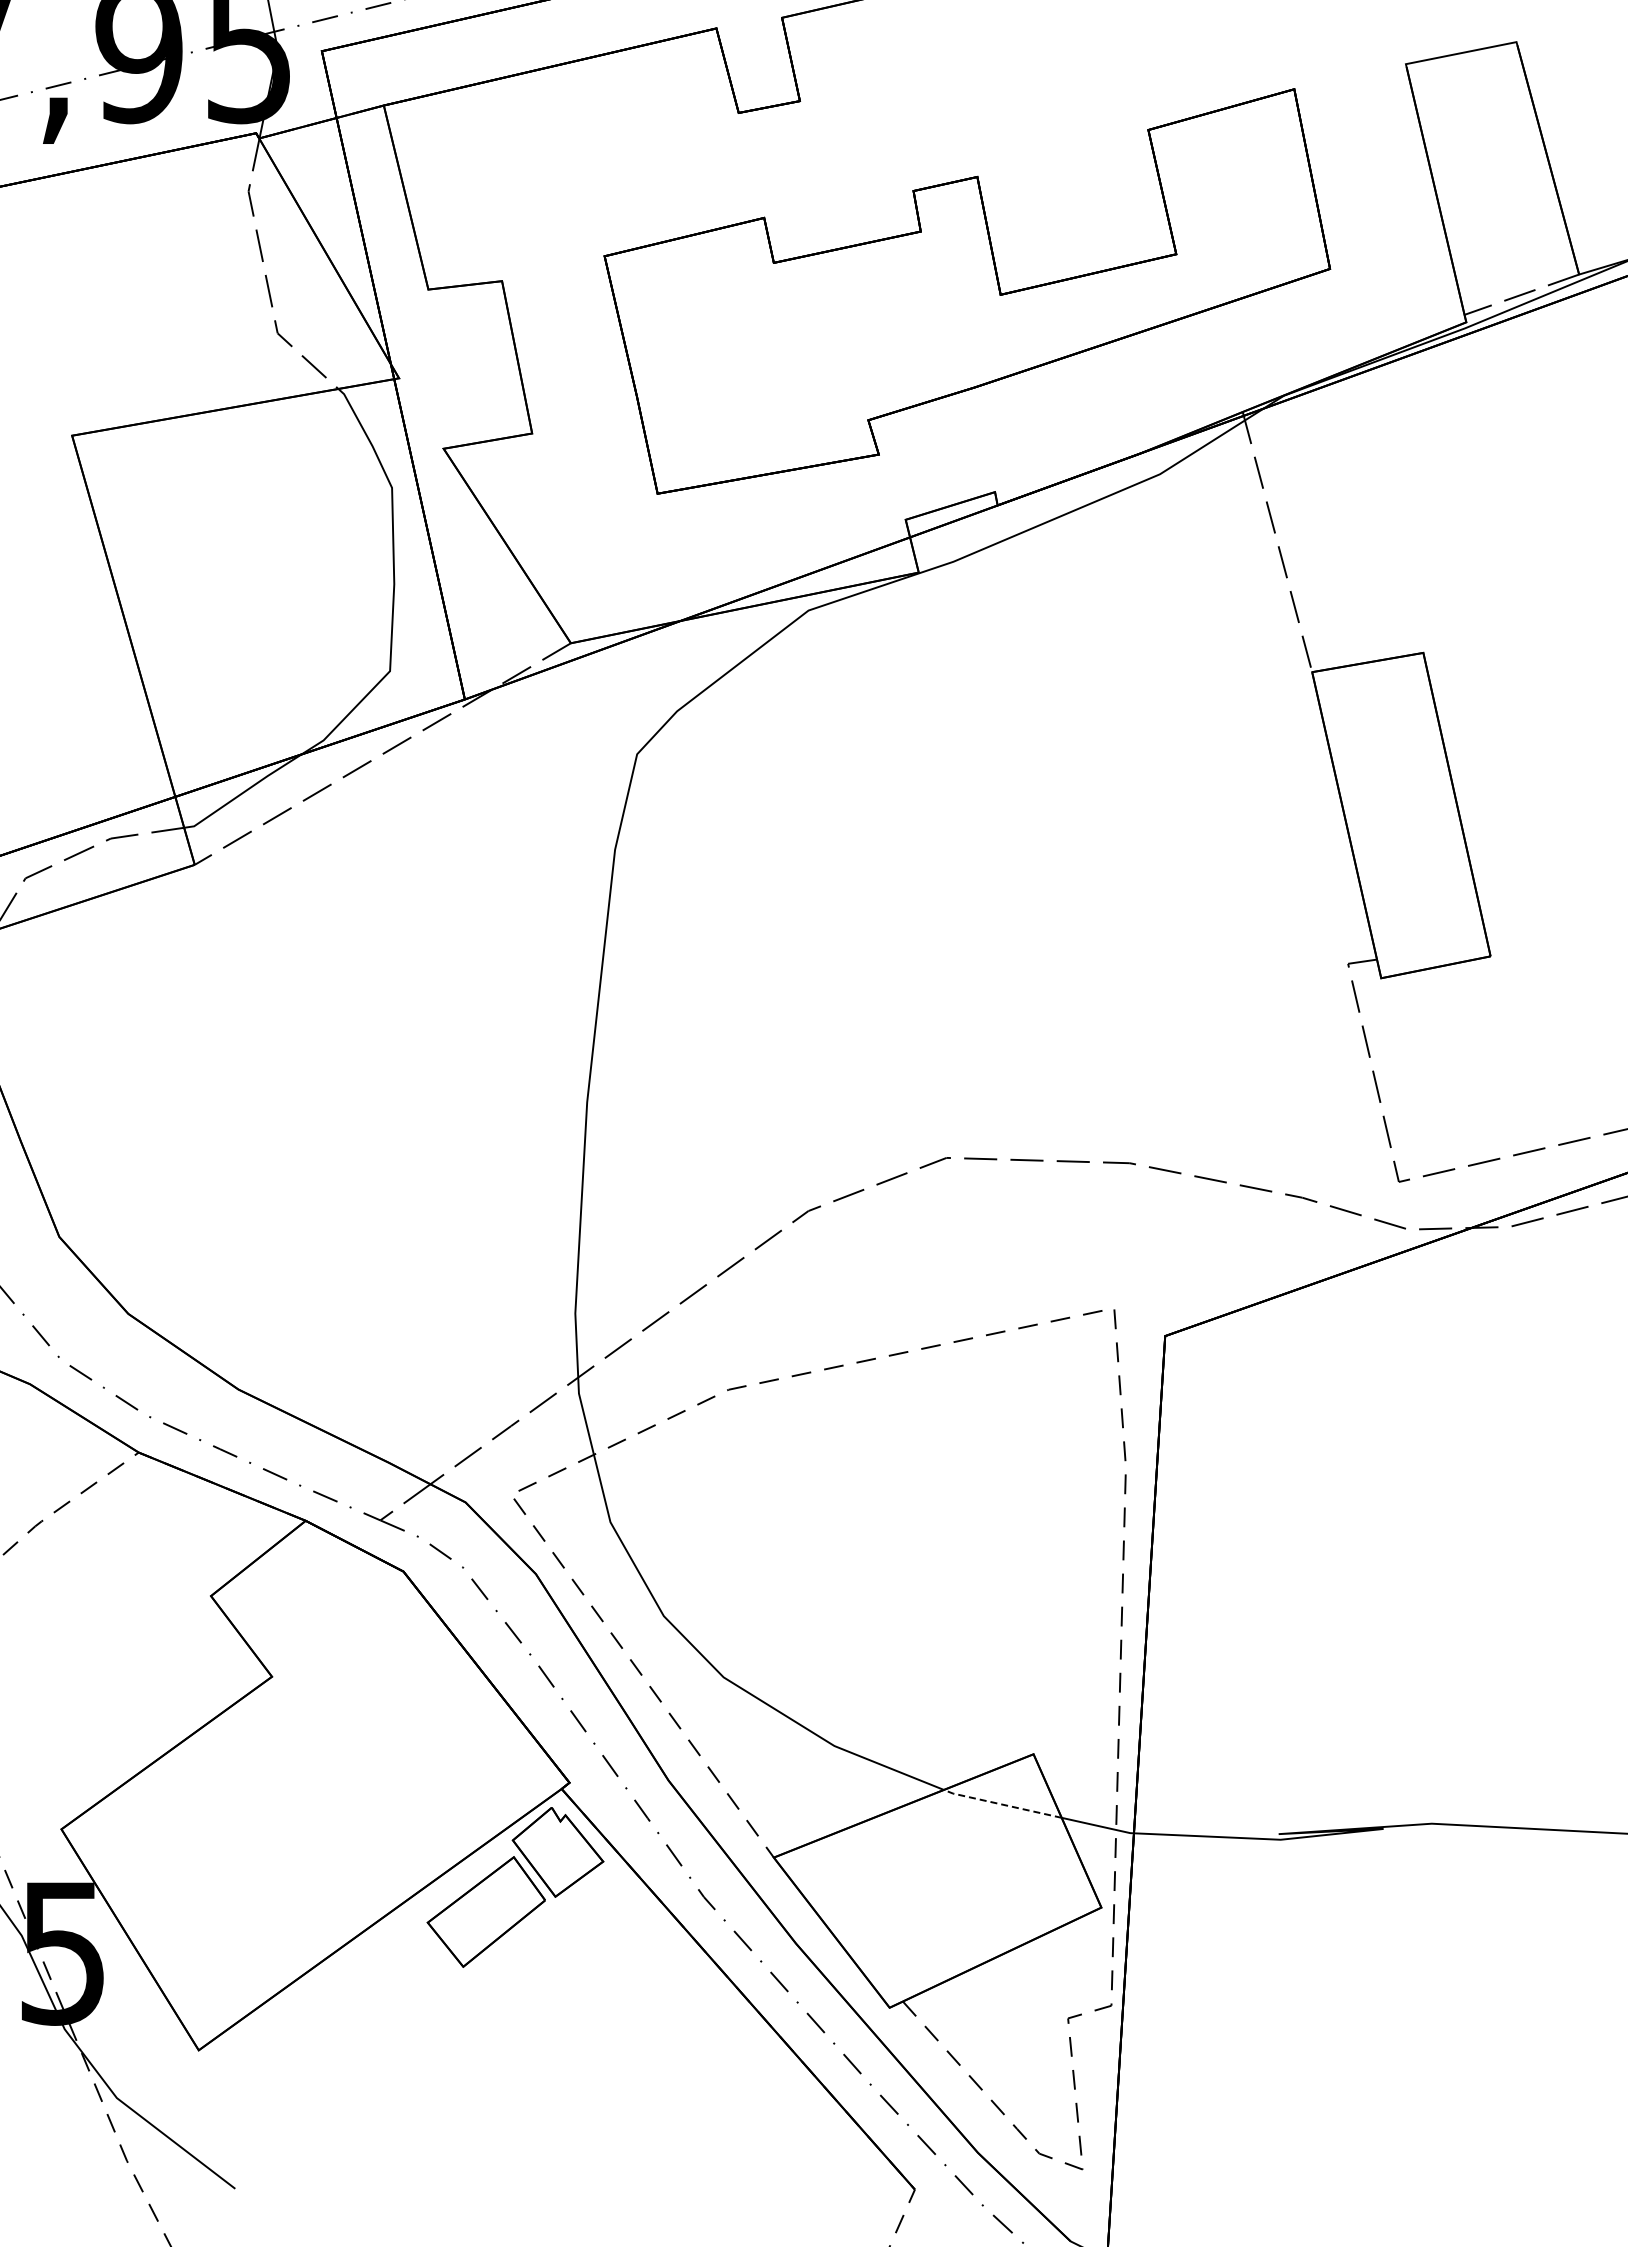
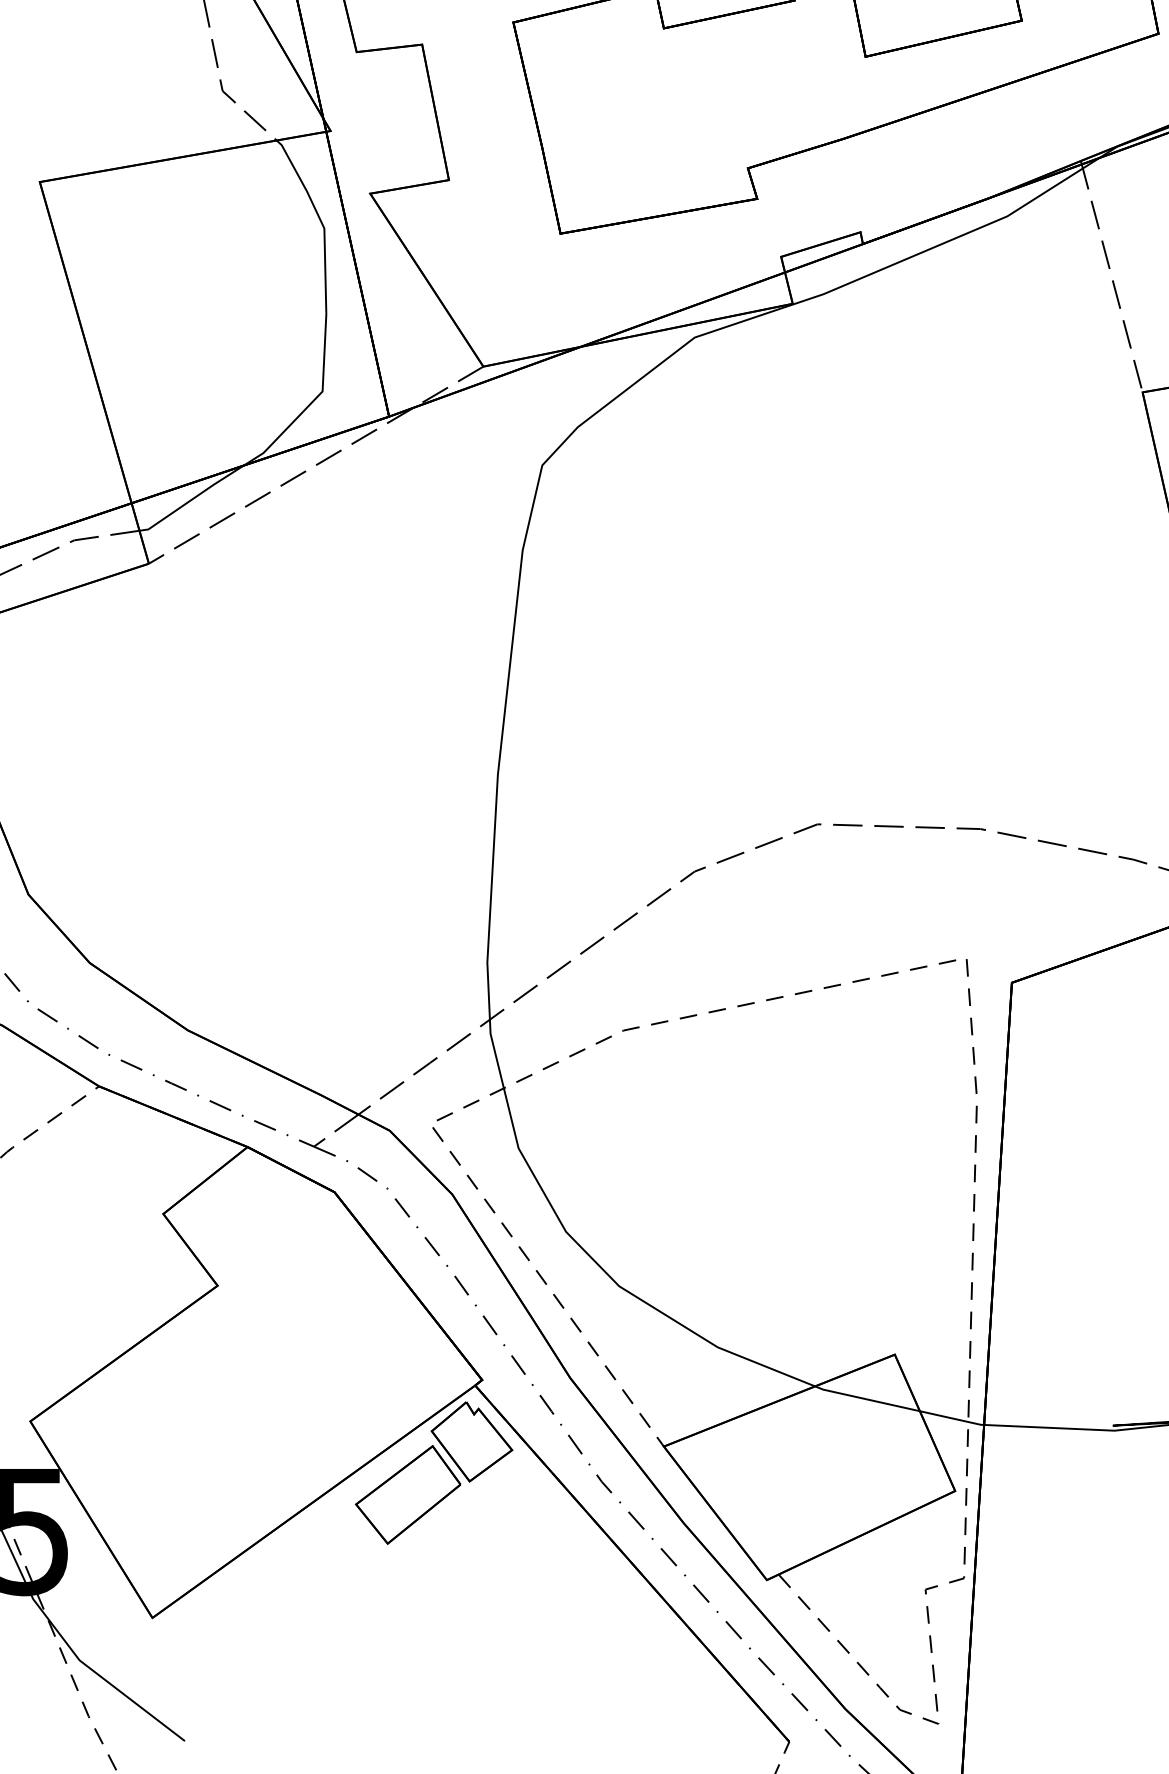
line: (1001, 1804) -> (866, 1399), dashed -> solid

